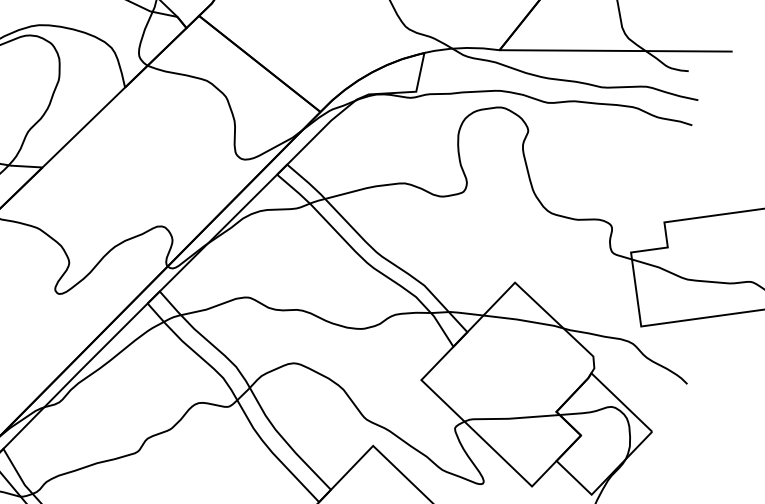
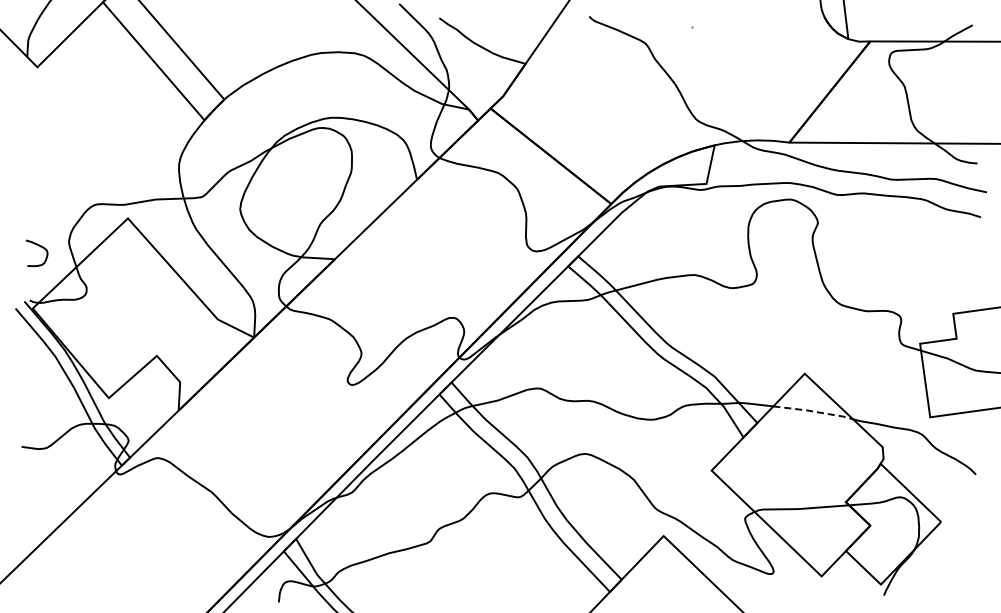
line: (523, 320) -> (813, 411), solid -> dashed

